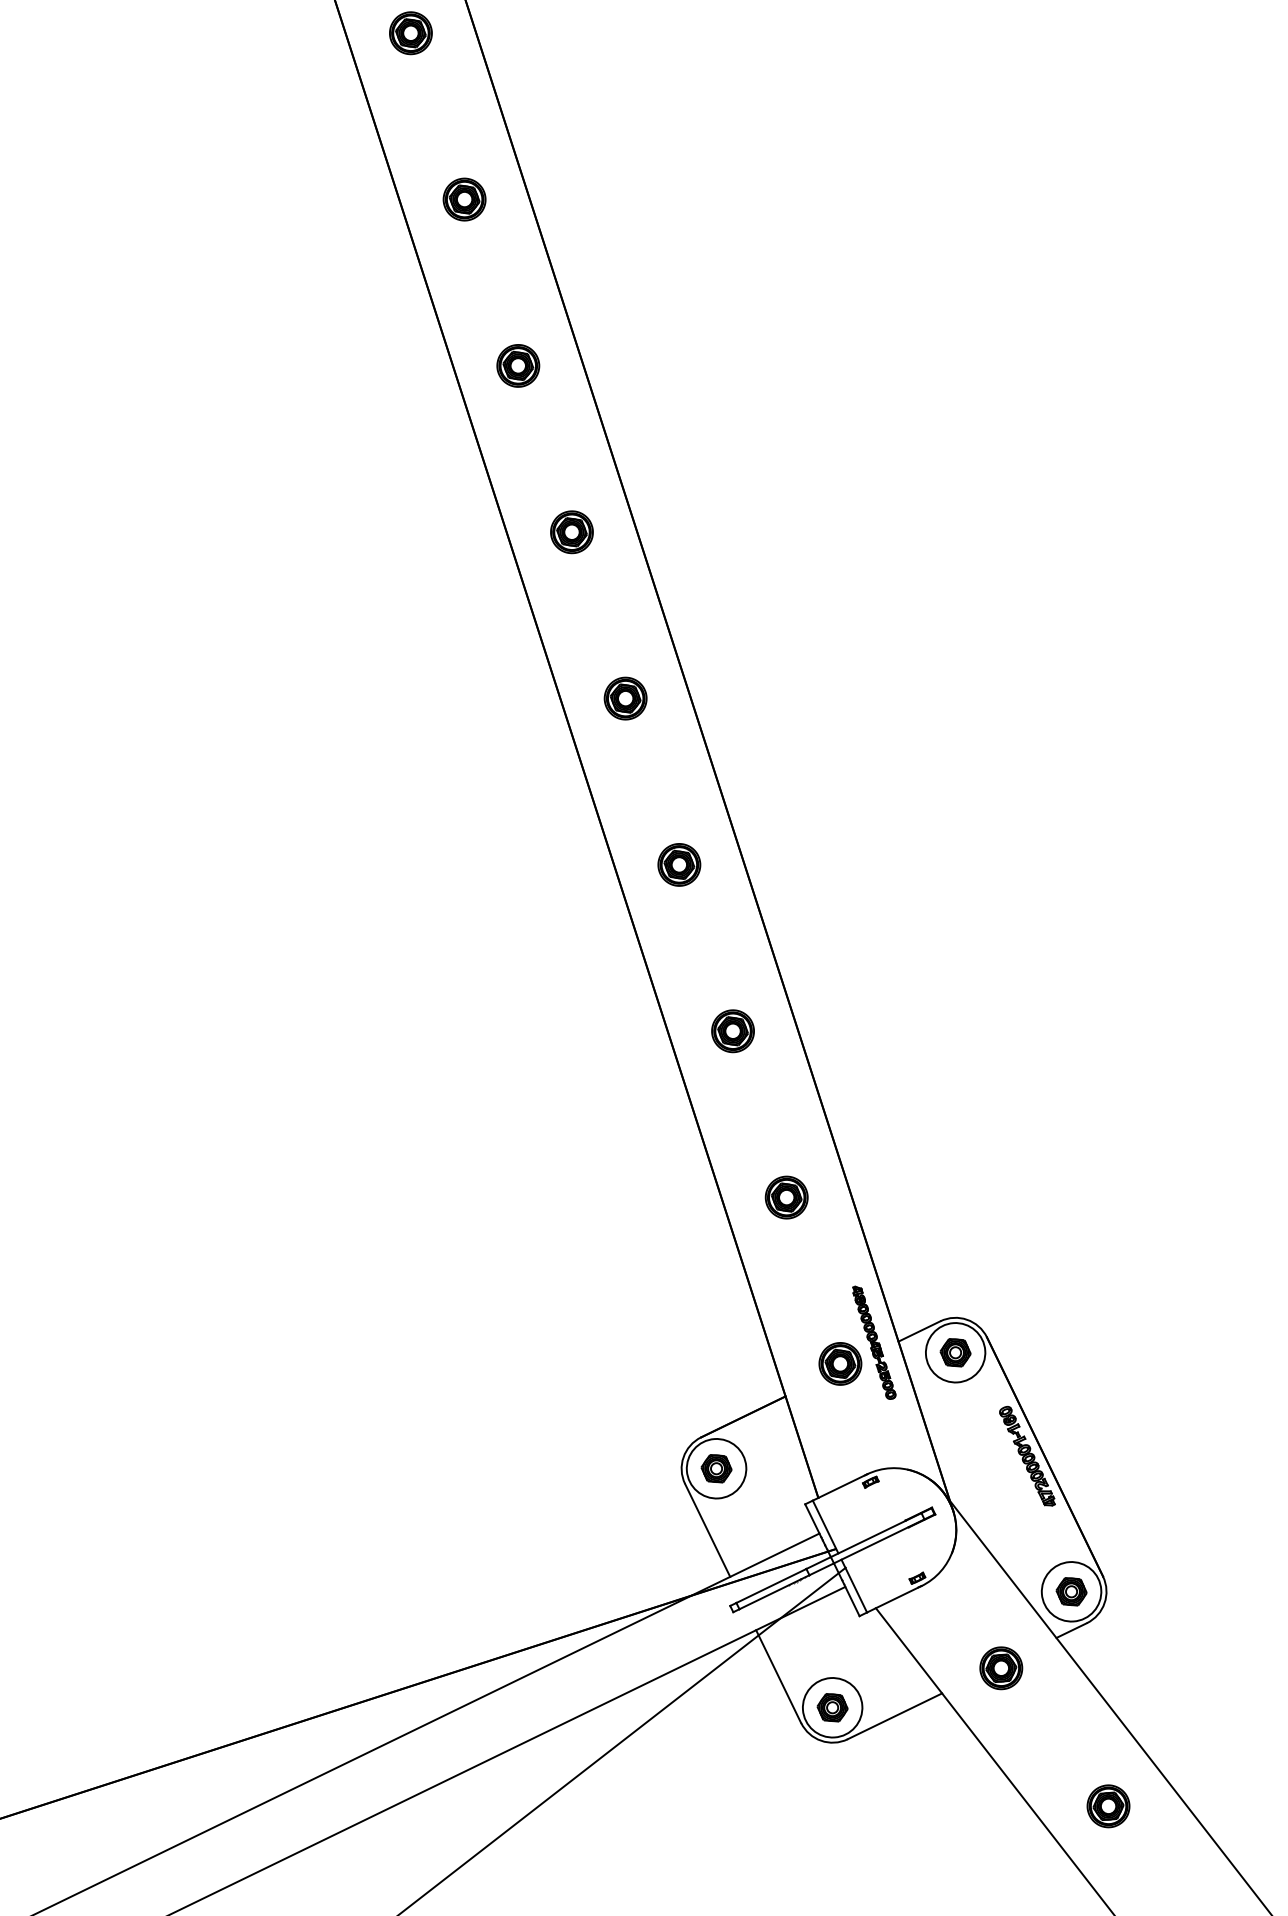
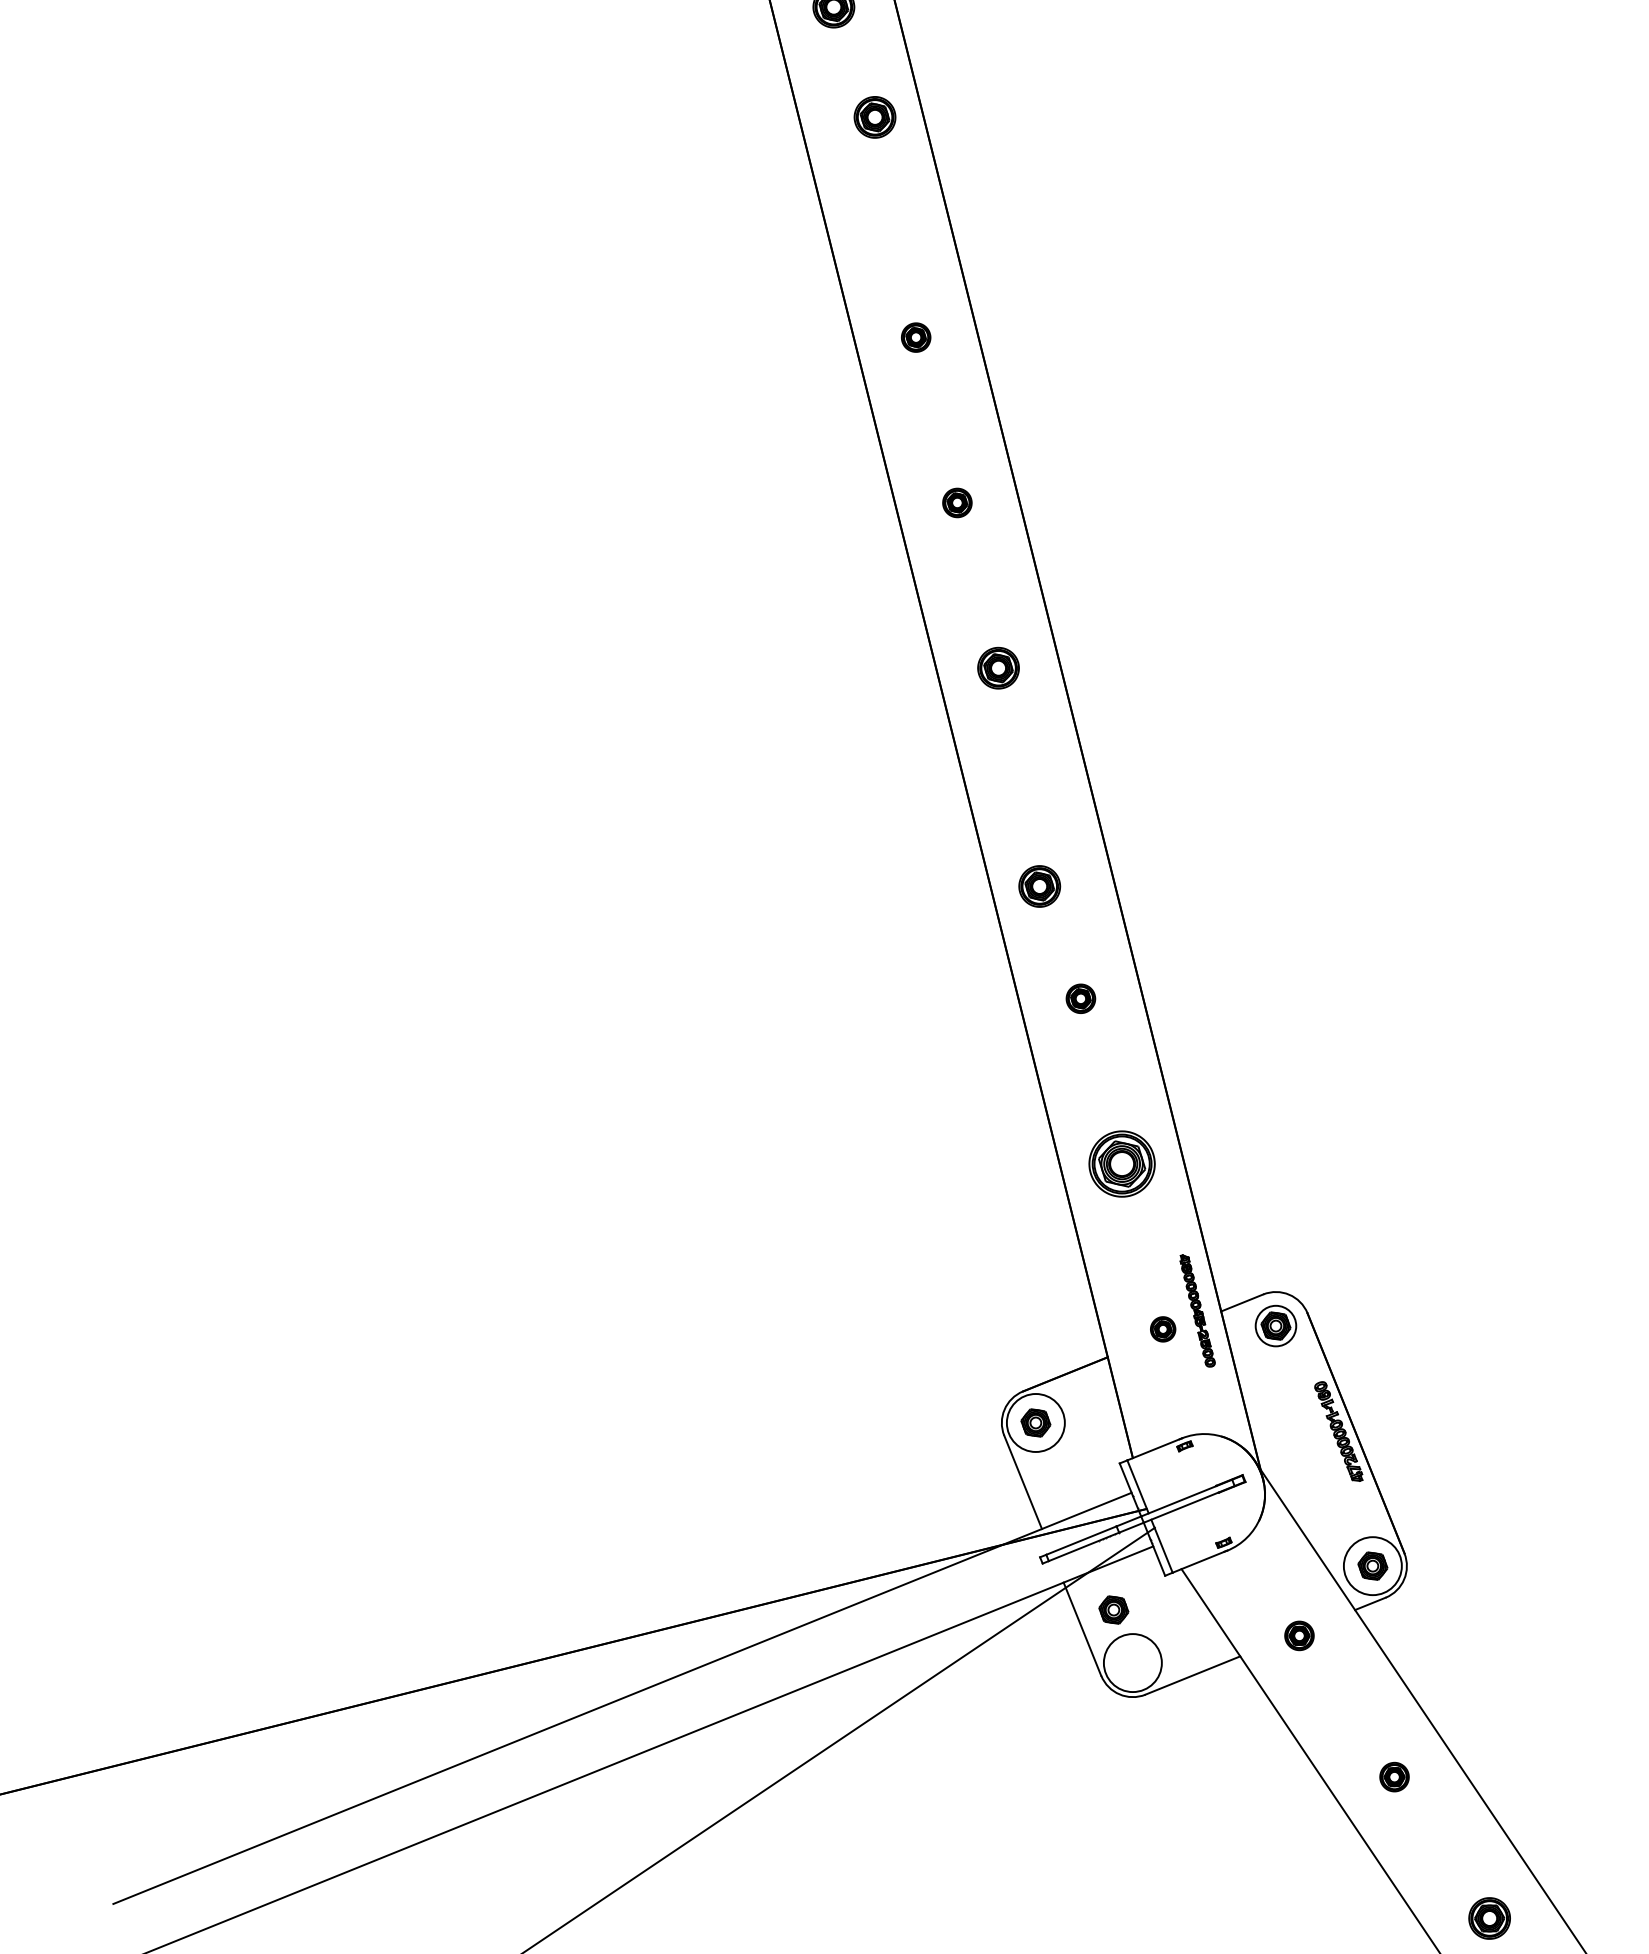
part: (464, 199) -> (874, 117), moved
part: (517, 365) -> (915, 337), size x0.7
part: (572, 531) -> (957, 502), size x0.7
part: (679, 864) -> (1039, 886), moved
part: (732, 1031) -> (1080, 998), size x0.7
part: (786, 1197) -> (1121, 1163), size x1.6
circle: (955, 1353) -> (1275, 1326), size x0.7
part: (839, 1364) -> (1162, 1329), size x0.6
part: (1001, 1667) -> (1299, 1635), size x0.7
part: (832, 1707) -> (1113, 1609), moved
part: (1108, 1805) -> (1394, 1776), size x0.7

